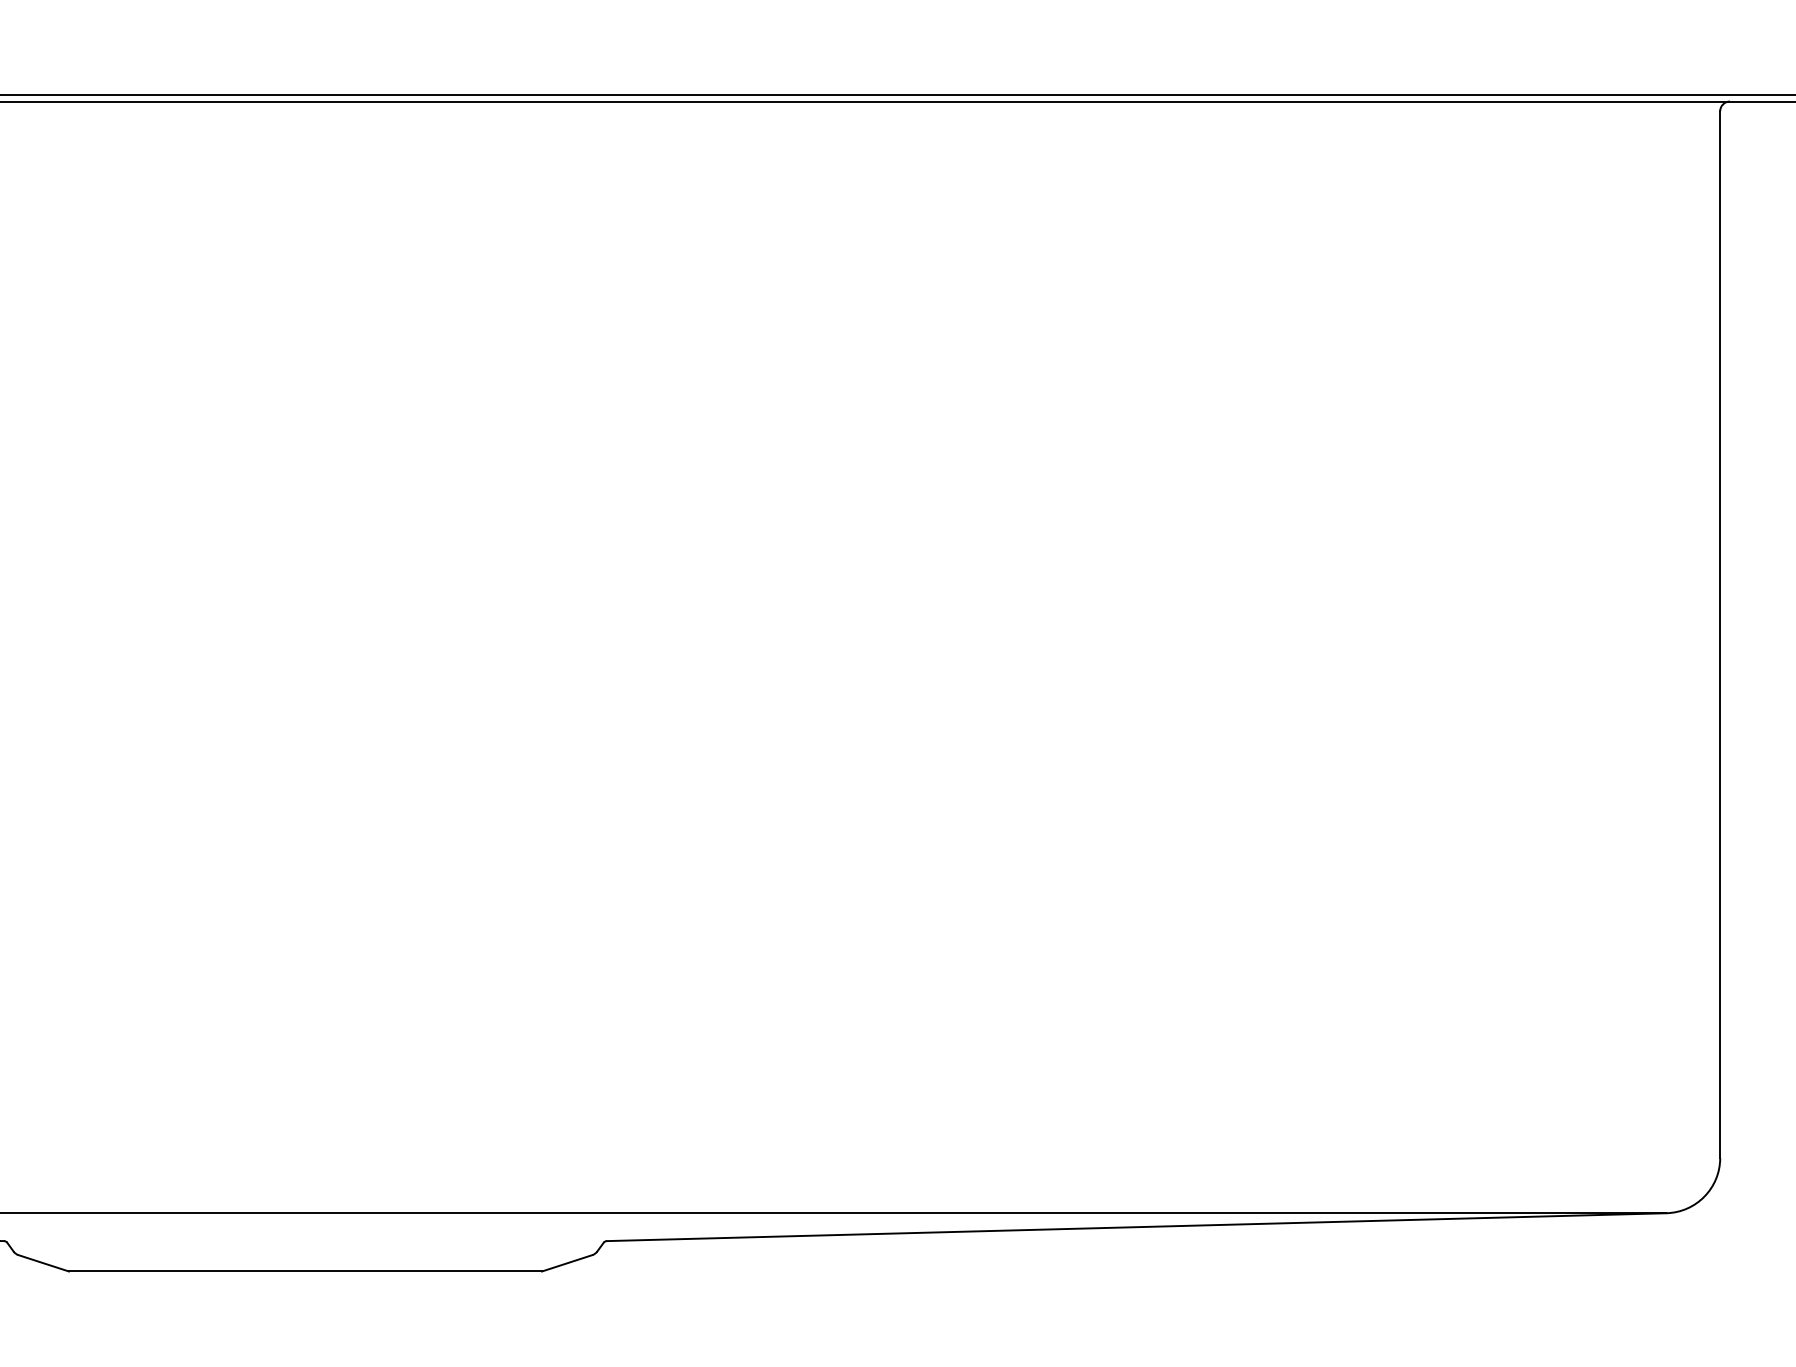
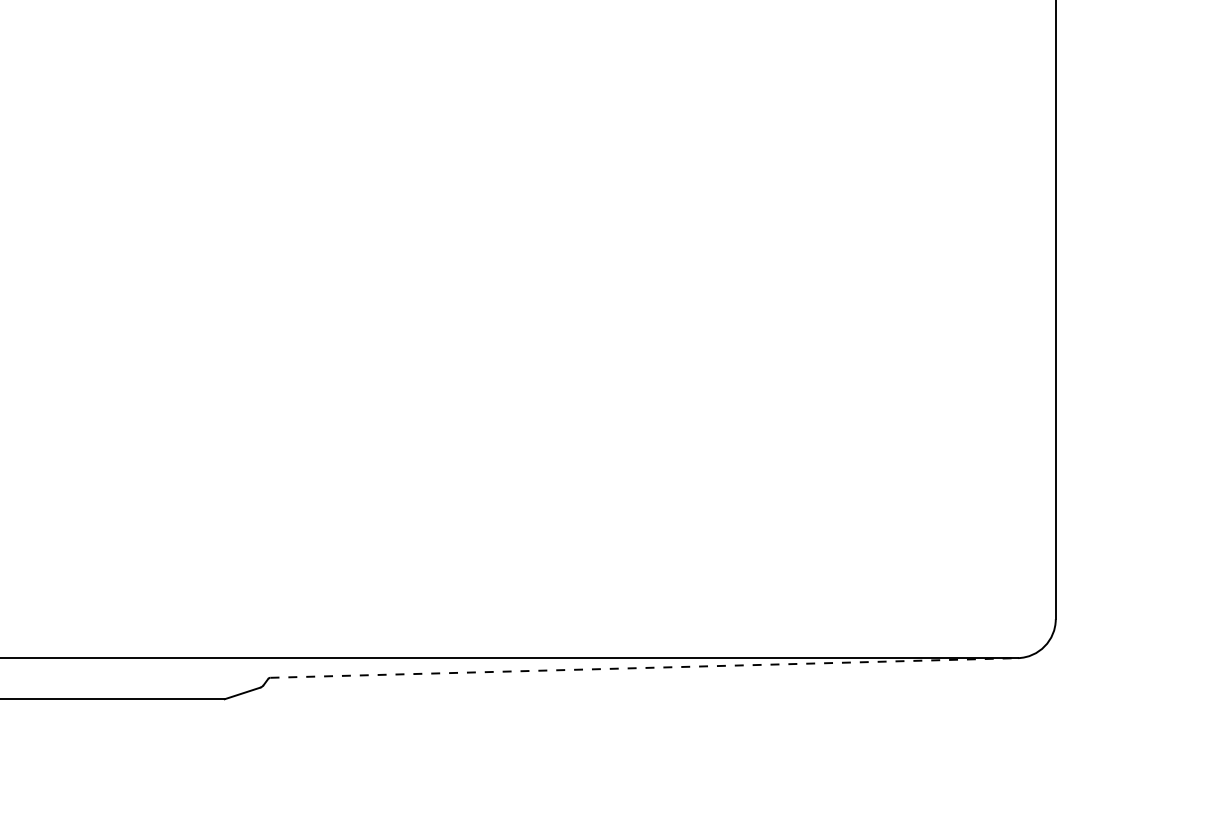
line: (1136, 1227) -> (644, 668), solid -> dashed

